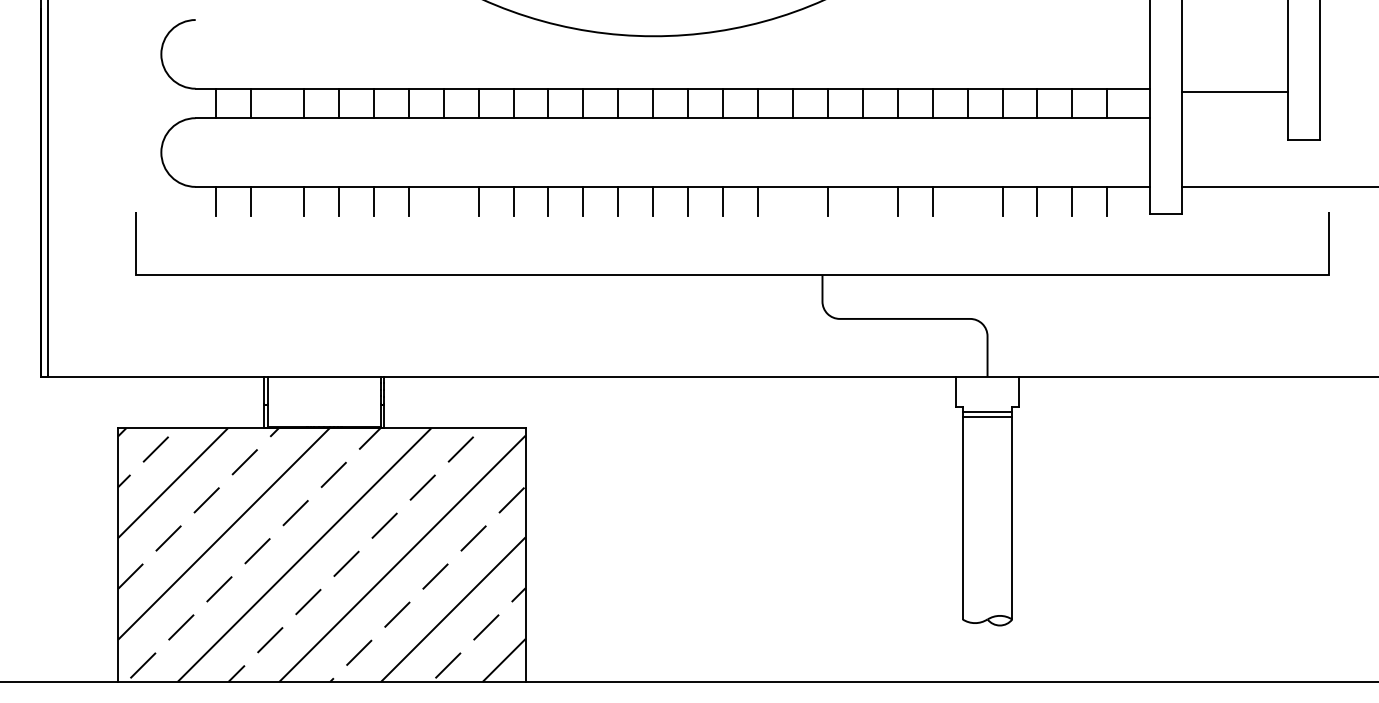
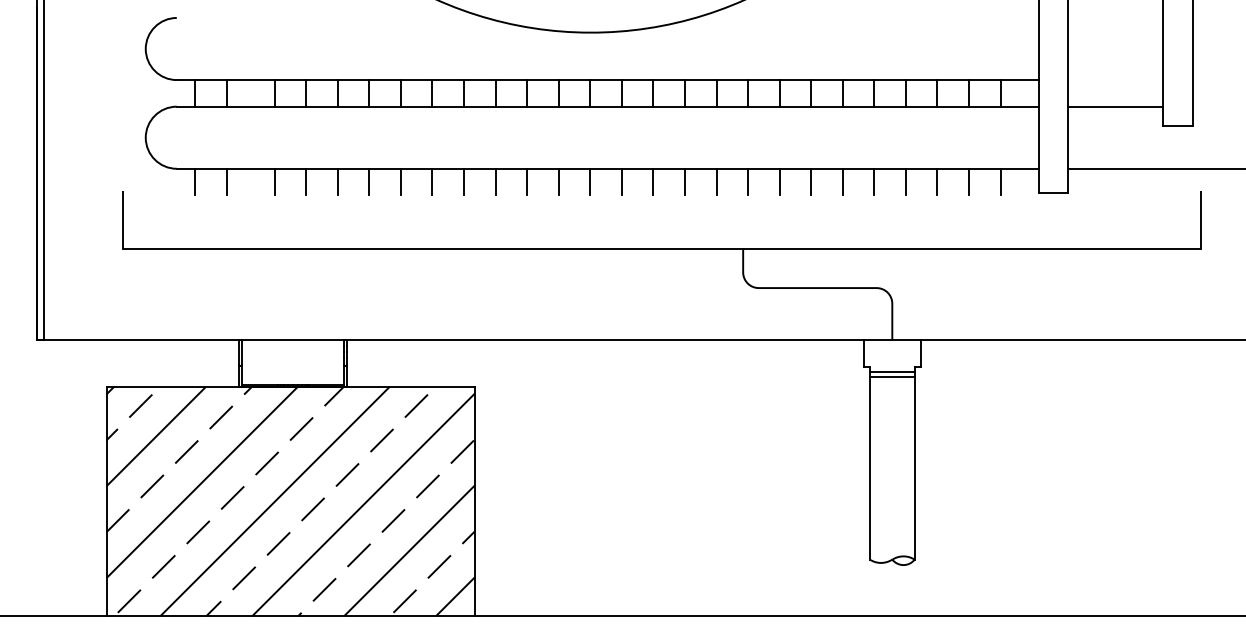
line: (1234, 92) -> (1115, 106), moved
line: (443, 201) -> (400, 181), added
line: (793, 201) -> (716, 181), added
line: (862, 201) -> (779, 181), added
line: (967, 201) -> (874, 181), added

